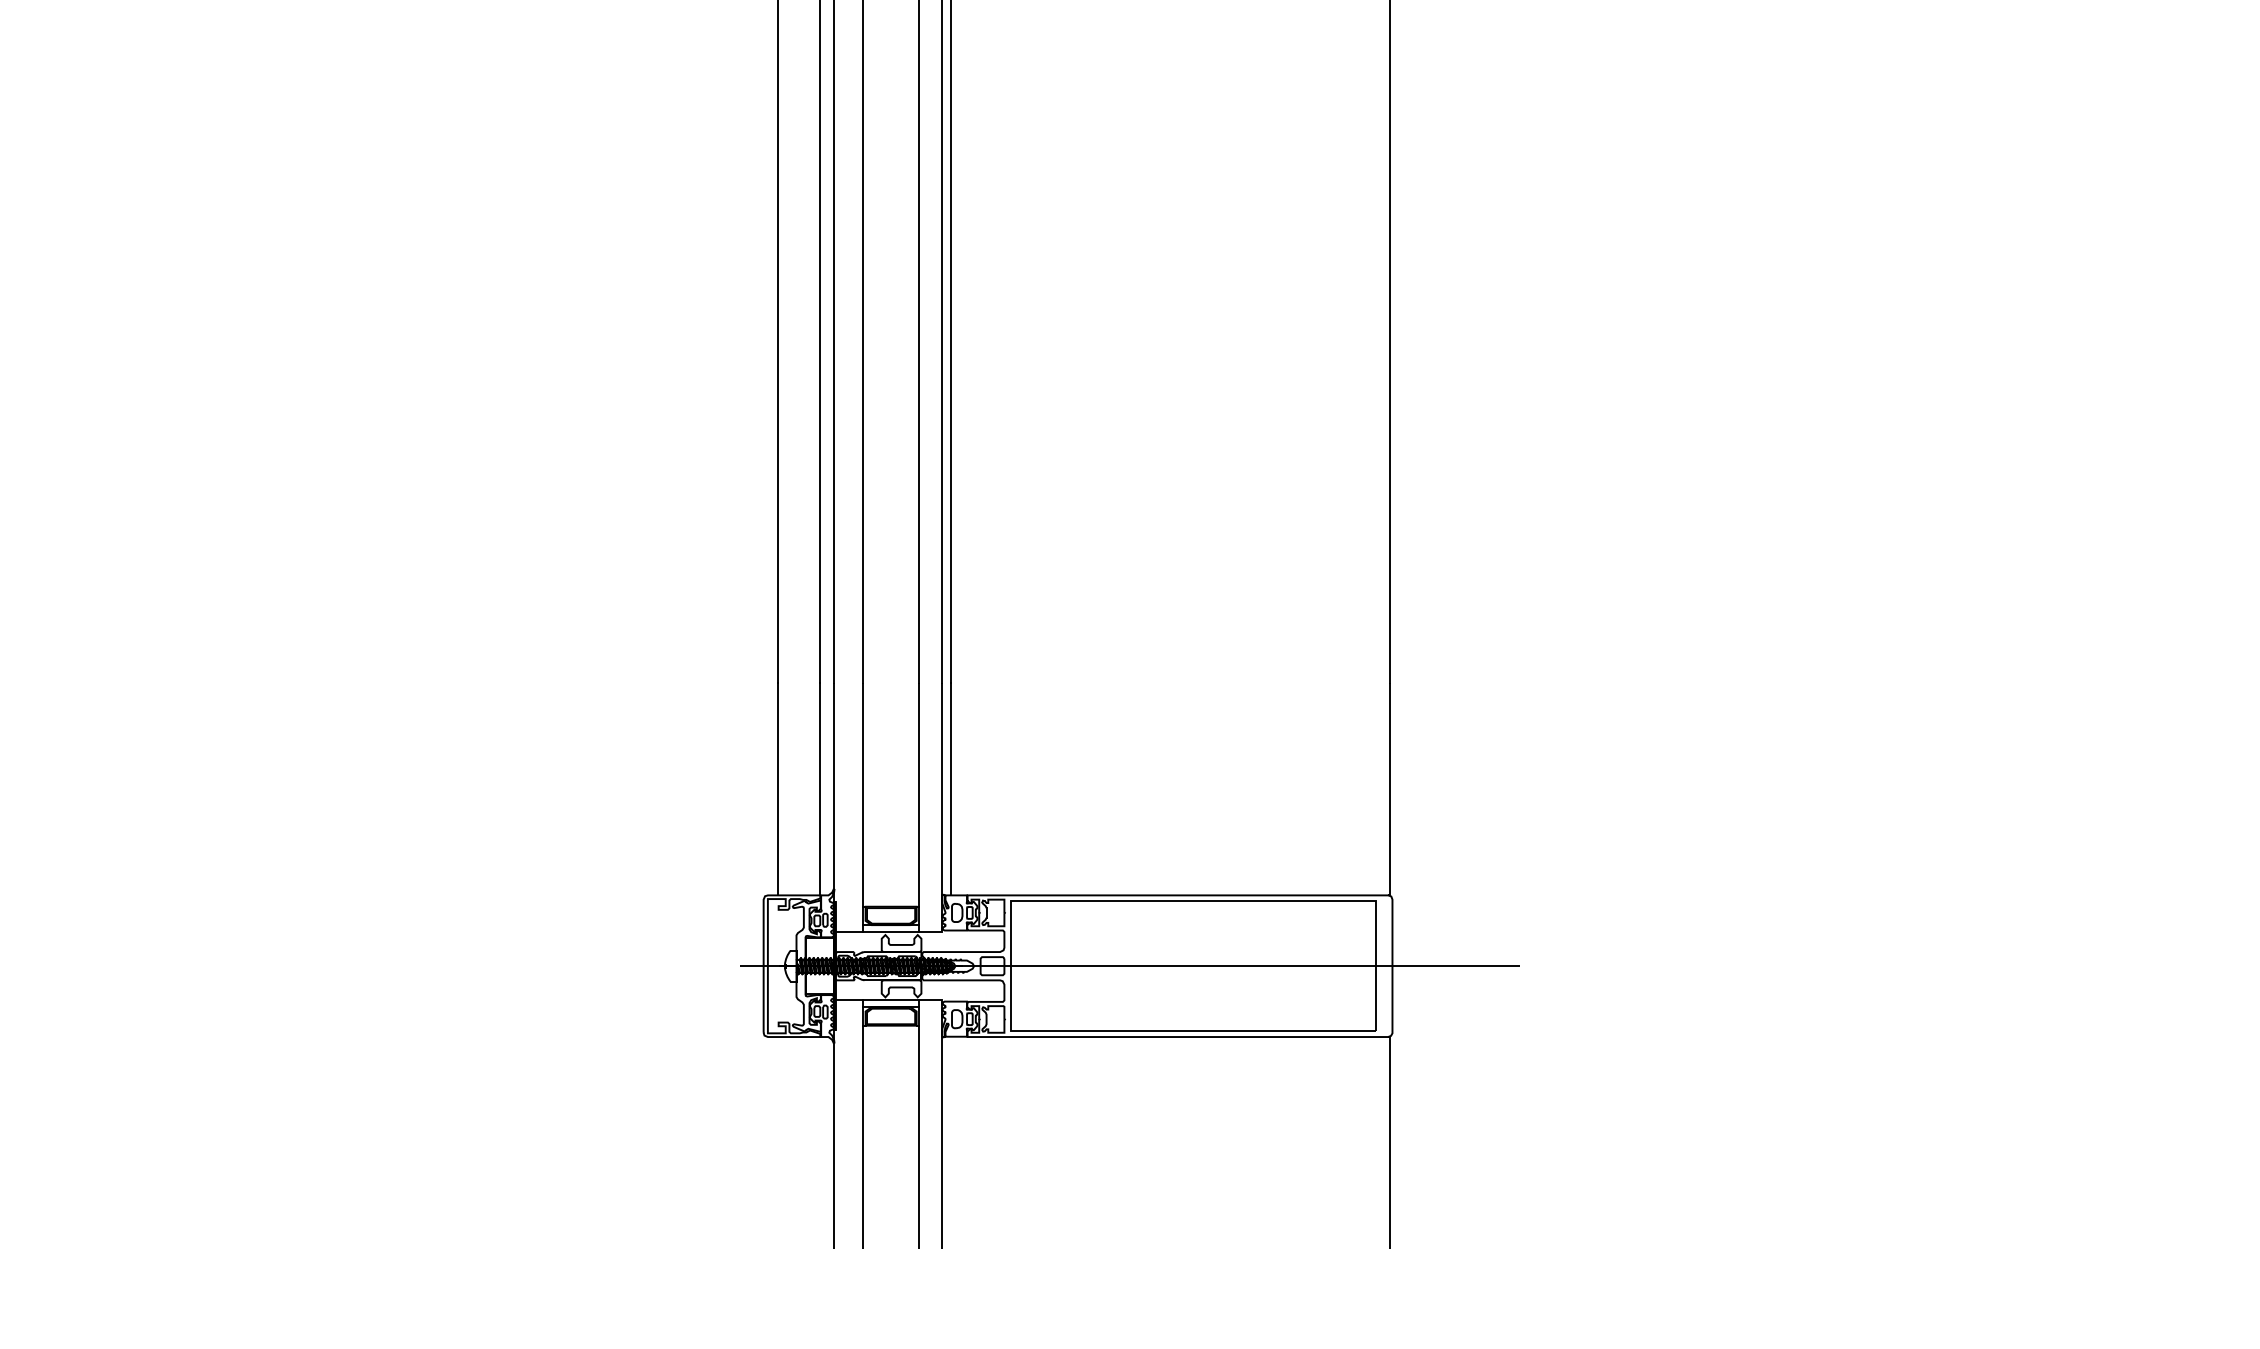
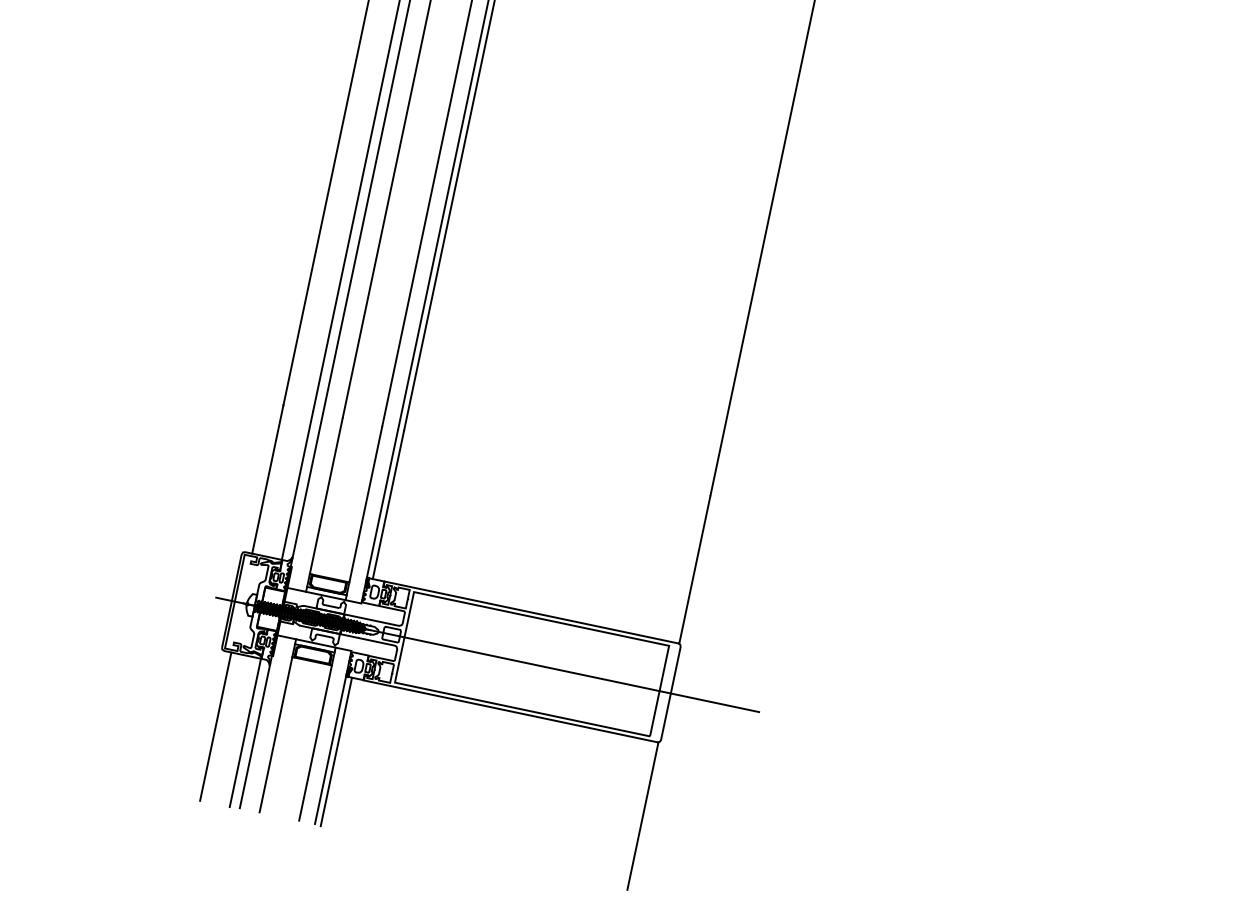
line: (777, 1143) -> (215, 726), added
line: (820, 1143) -> (245, 733), added
line: (950, 1143) -> (336, 752), added

